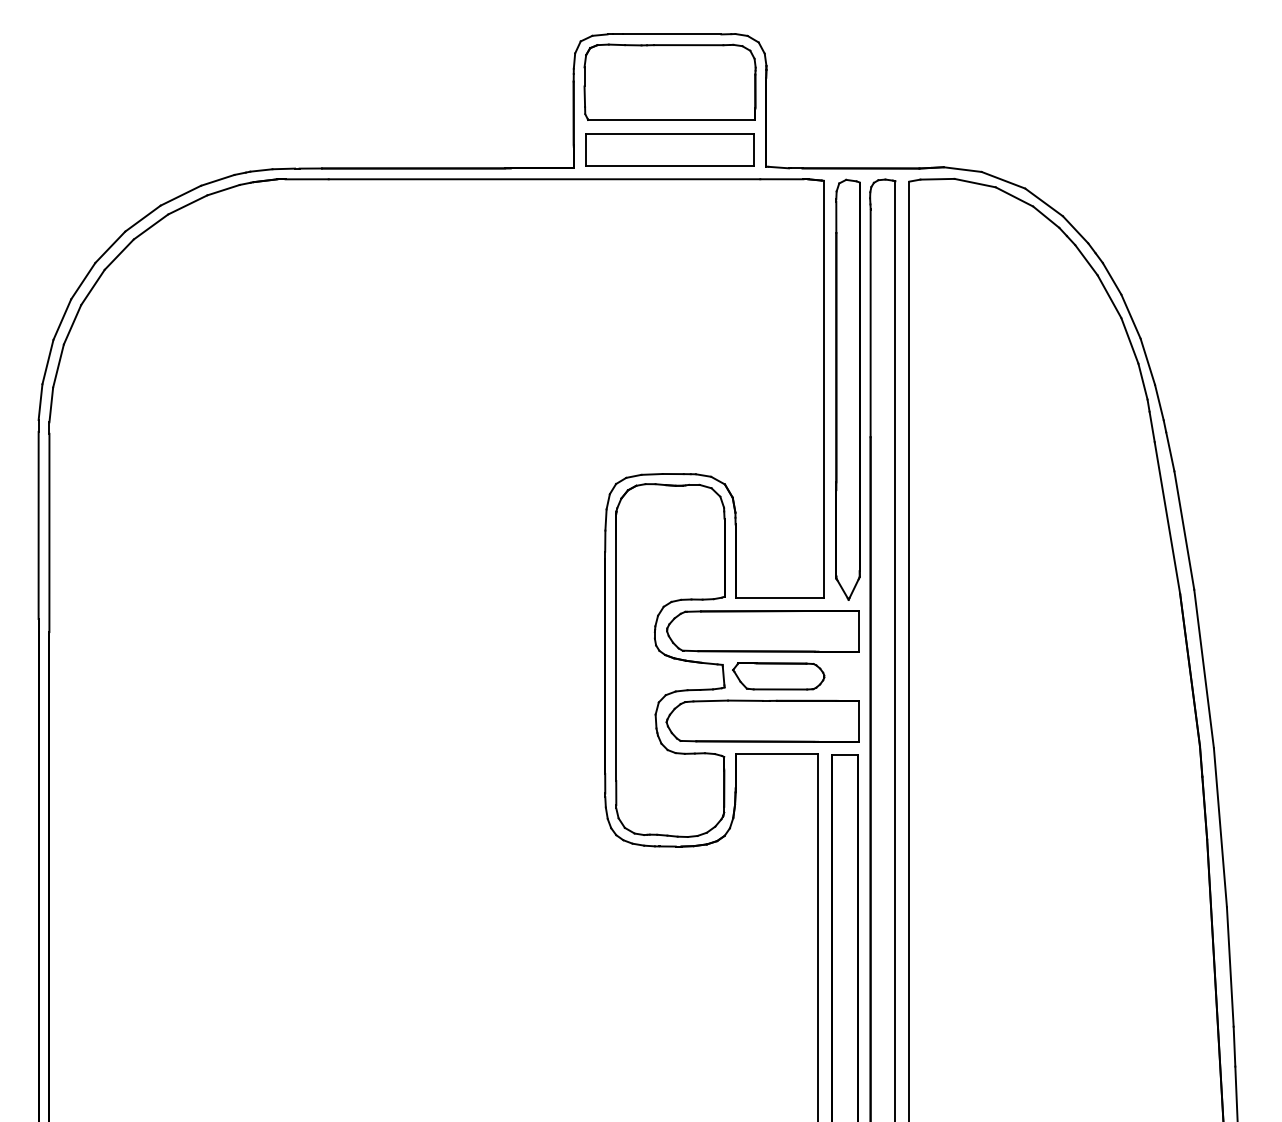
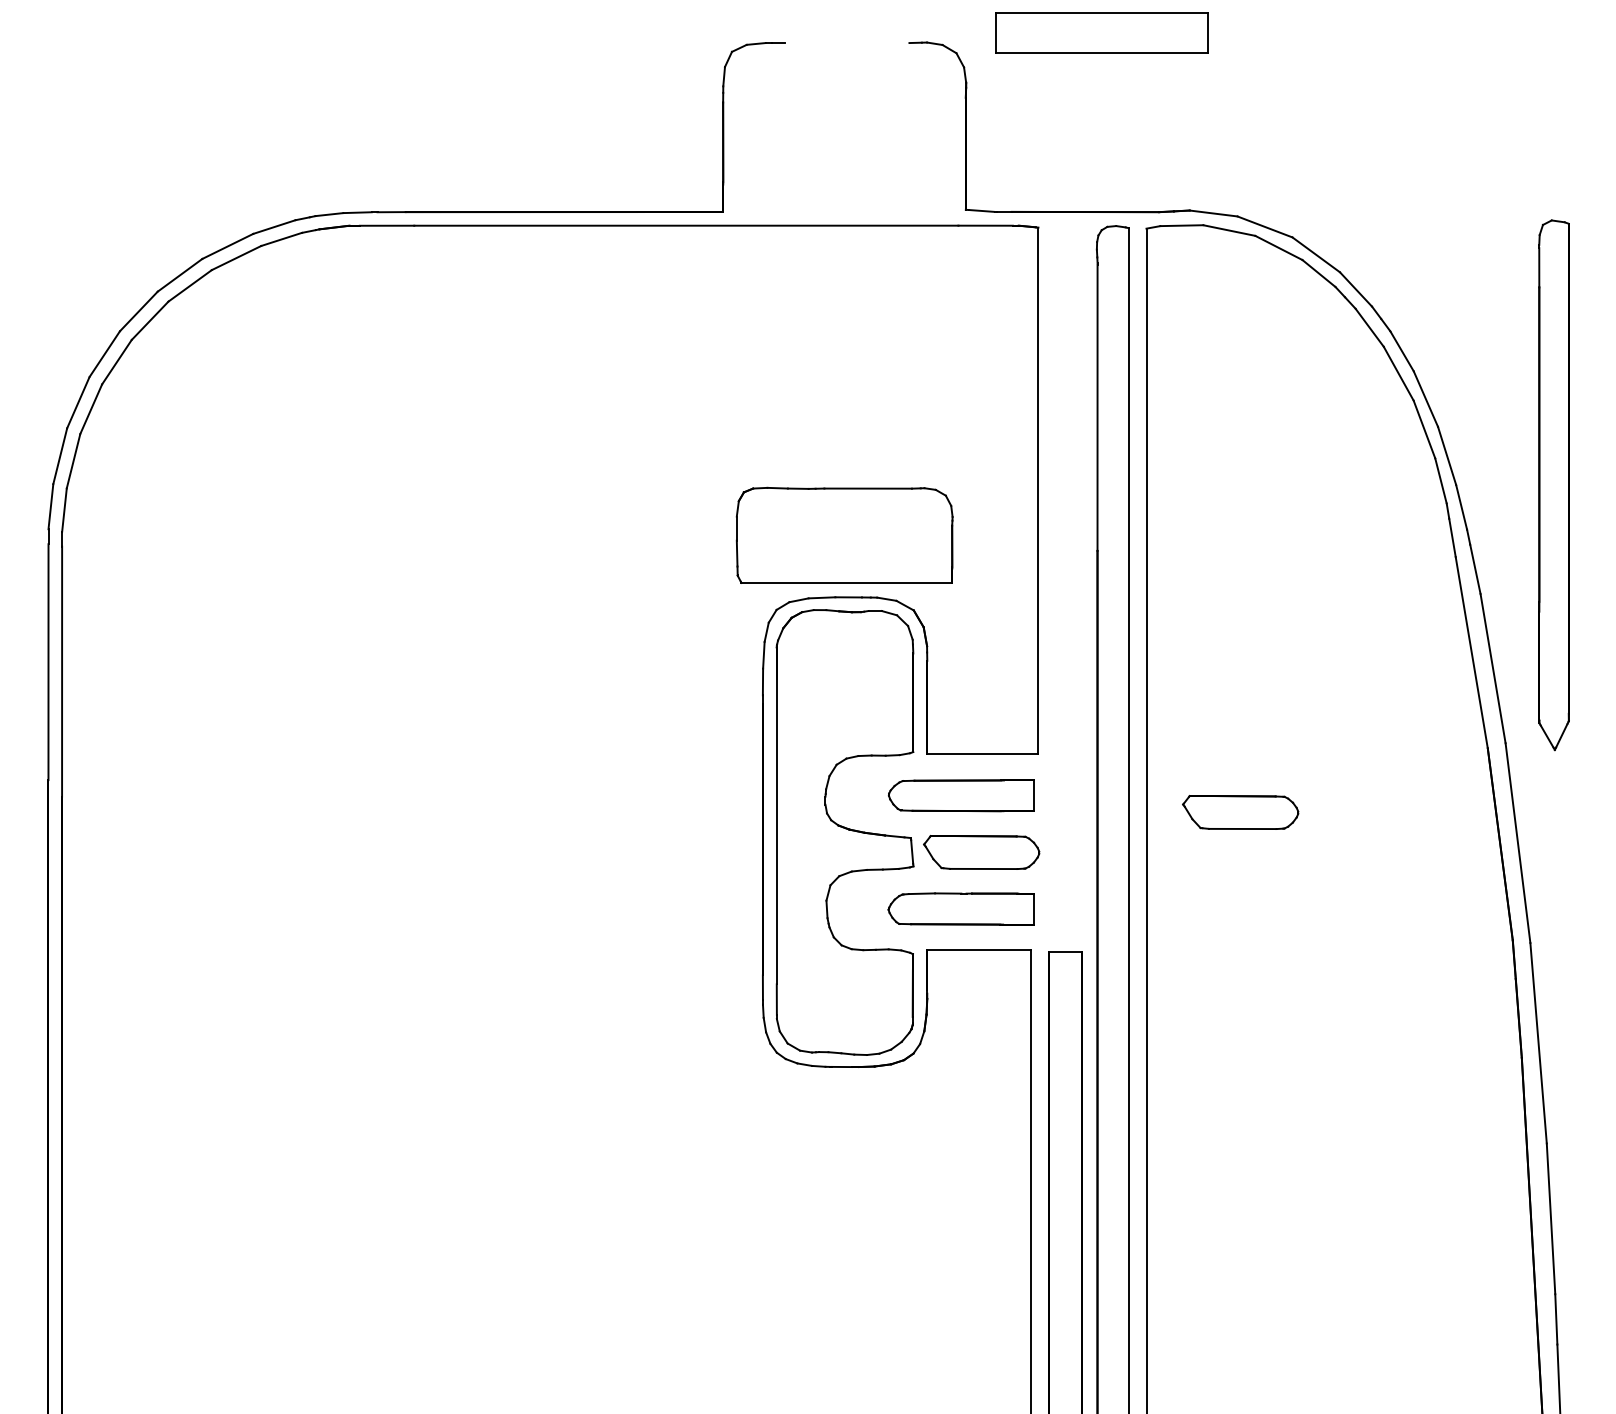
line: (671, 34) -> (846, 43), removed
part: (669, 81) -> (844, 534), moved
part: (669, 149) -> (1101, 32), moved
part: (847, 390) -> (1553, 485), moved
part: (761, 631) -> (960, 795), size x0.6
part: (984, 644) -> (1240, 812), added
part: (761, 720) -> (960, 908), size x0.6

